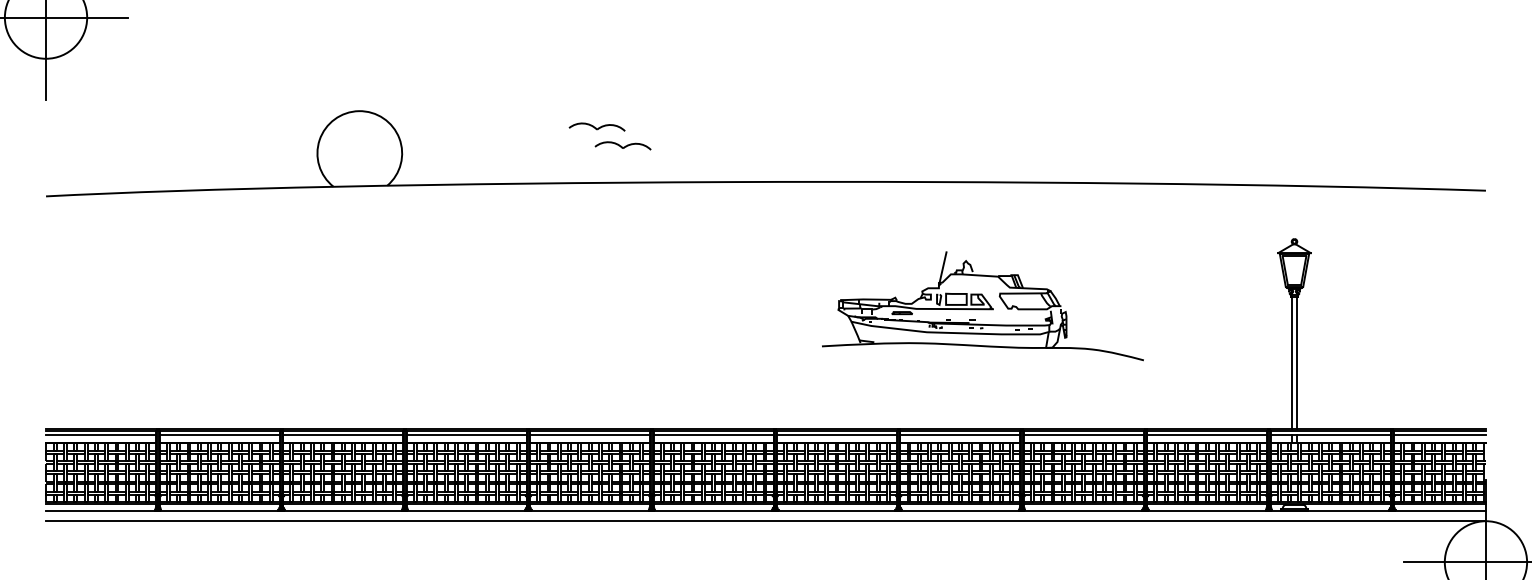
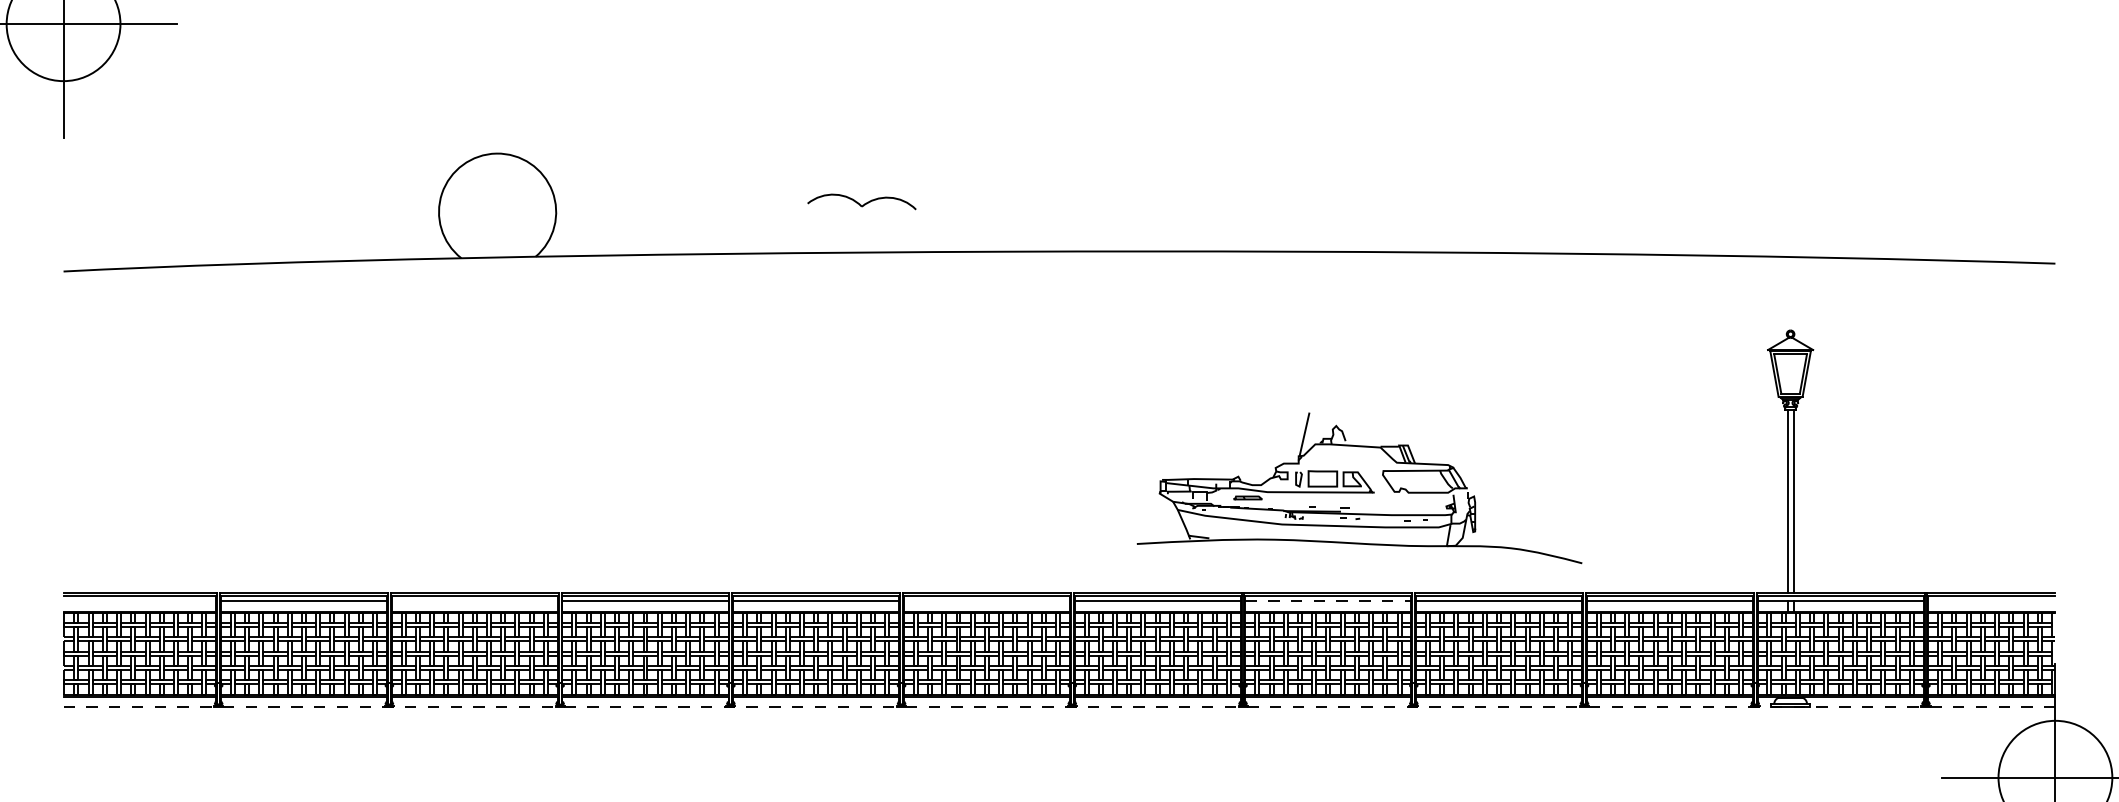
part: (596, 126) -> (825, 175), removed
part: (622, 145) -> (861, 201), size x1.4
part: (982, 306) -> (1359, 488), moved
line: (100, 434) -> (139, 601), removed
line: (343, 434) -> (474, 601), removed
line: (713, 434) -> (986, 601), removed
line: (960, 434) -> (1328, 601), solid -> dashed
line: (1439, 434) -> (1991, 601), removed
line: (766, 511) -> (1059, 707), solid -> dashed
line: (766, 520) -> (1059, 720), removed

